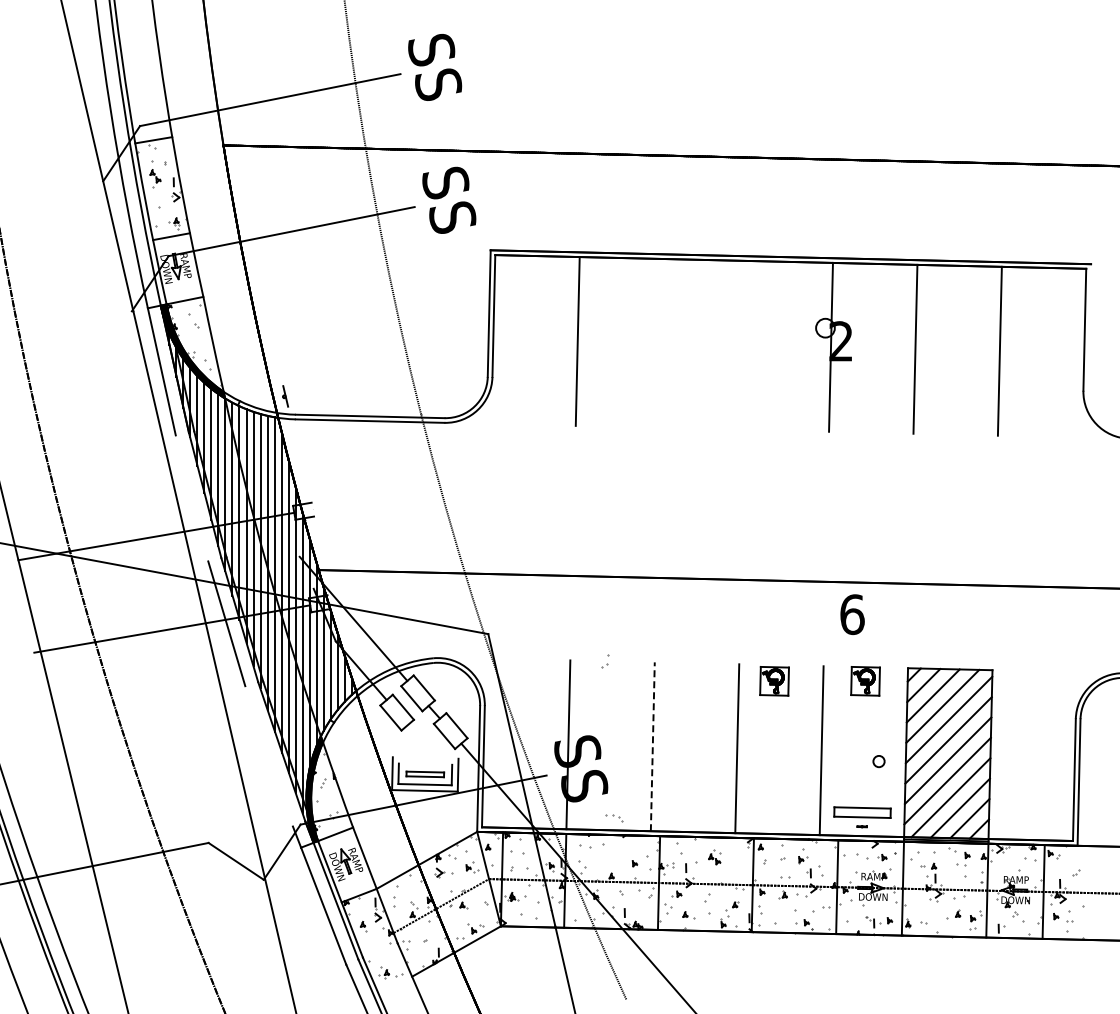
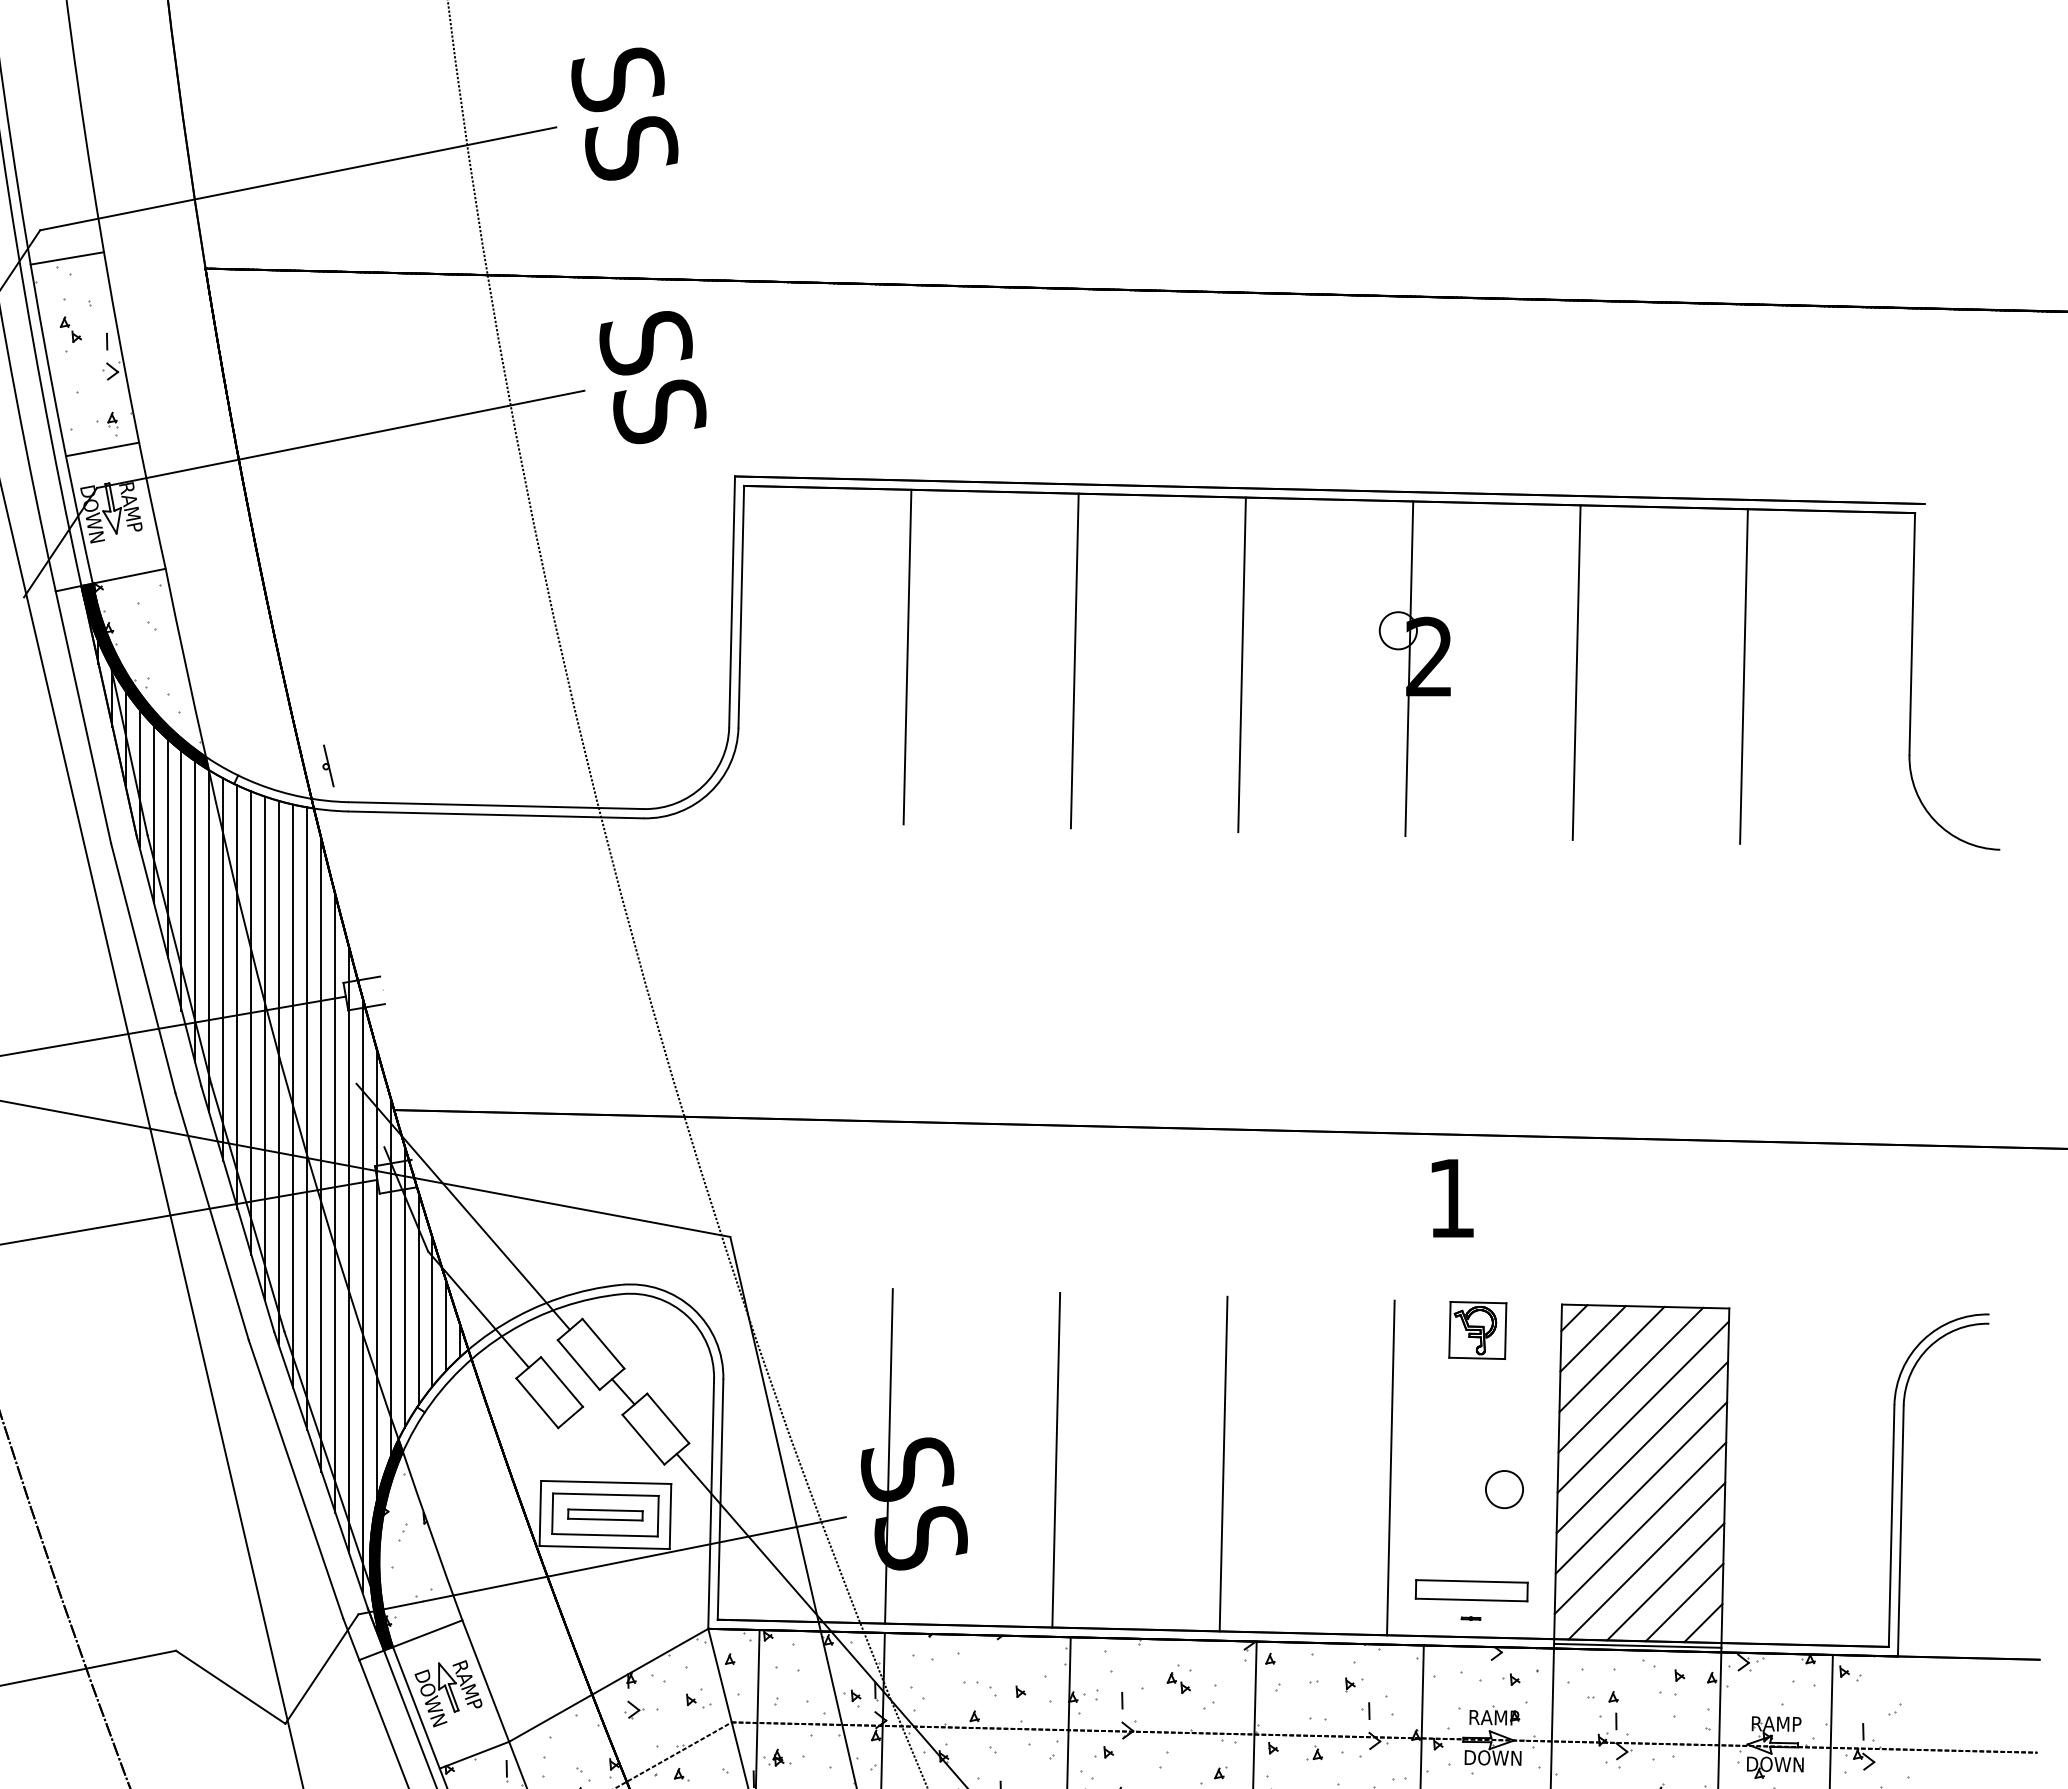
line: (662, 343) -> (1075, 661), added
line: (746, 345) -> (1241, 665), added
line: (191, 498) -> (142, 968), added
text: (852, 614) -> (1451, 1198), 6 -> 1
part: (605, 661) -> (1210, 1697), moved
part: (774, 681) -> (1297, 1330), removed
line: (652, 746) -> (1055, 1459), dashed -> solid
line: (268, 756) -> (294, 1479), added
line: (425, 757) -> (605, 1481), added
circle: (878, 761) -> (1503, 1489), size x1.67
line: (425, 763) -> (605, 1493), added
part: (614, 818) -> (980, 1689), moved

